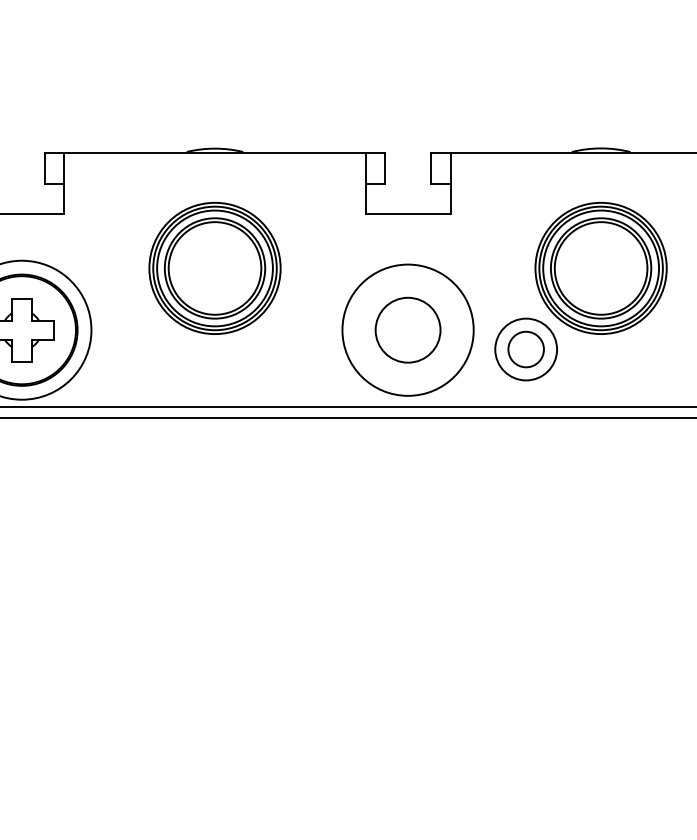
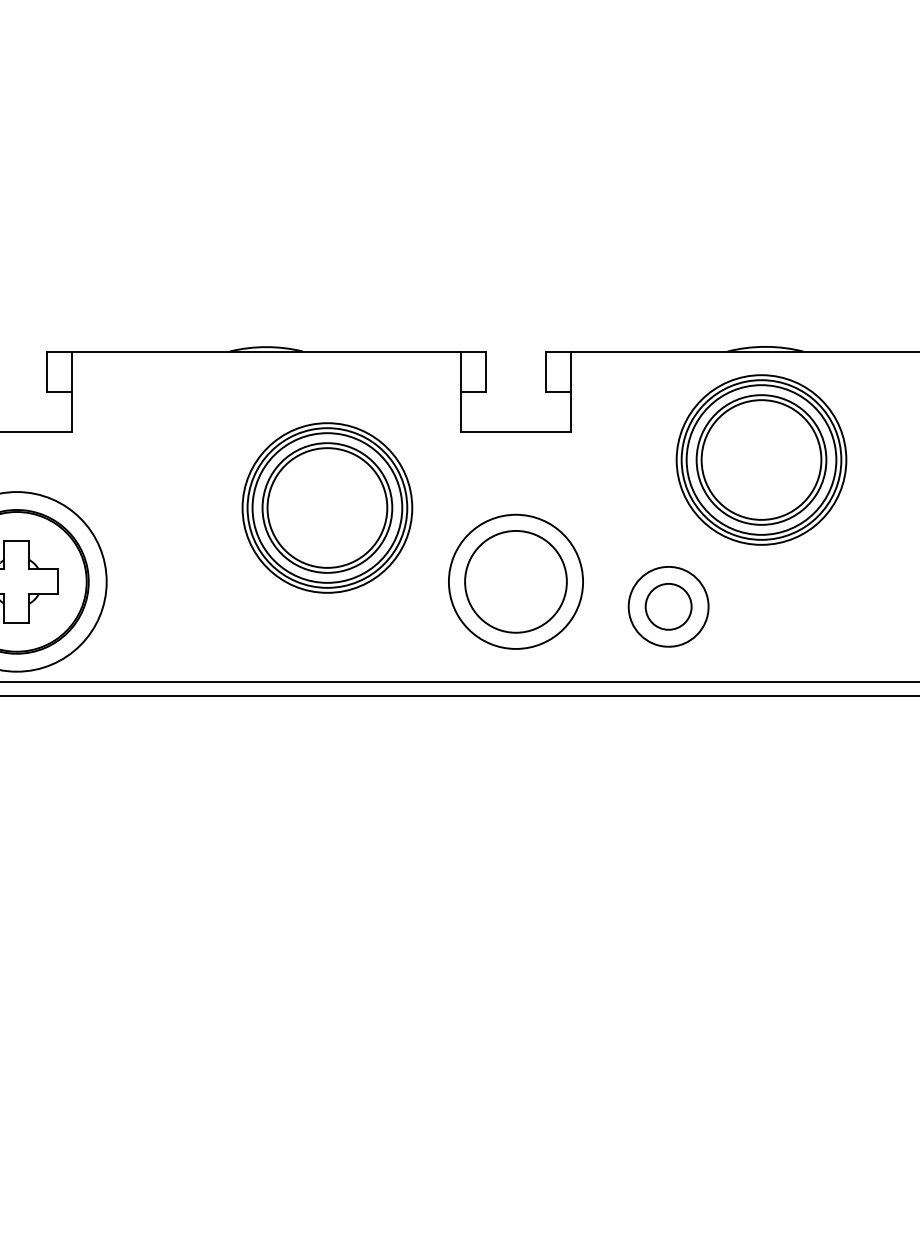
part: (215, 268) -> (327, 507), moved
part: (601, 268) -> (761, 459), moved
circle: (407, 329) -> (515, 581), size x0.6
circle: (407, 329) -> (515, 581), size x1.6

